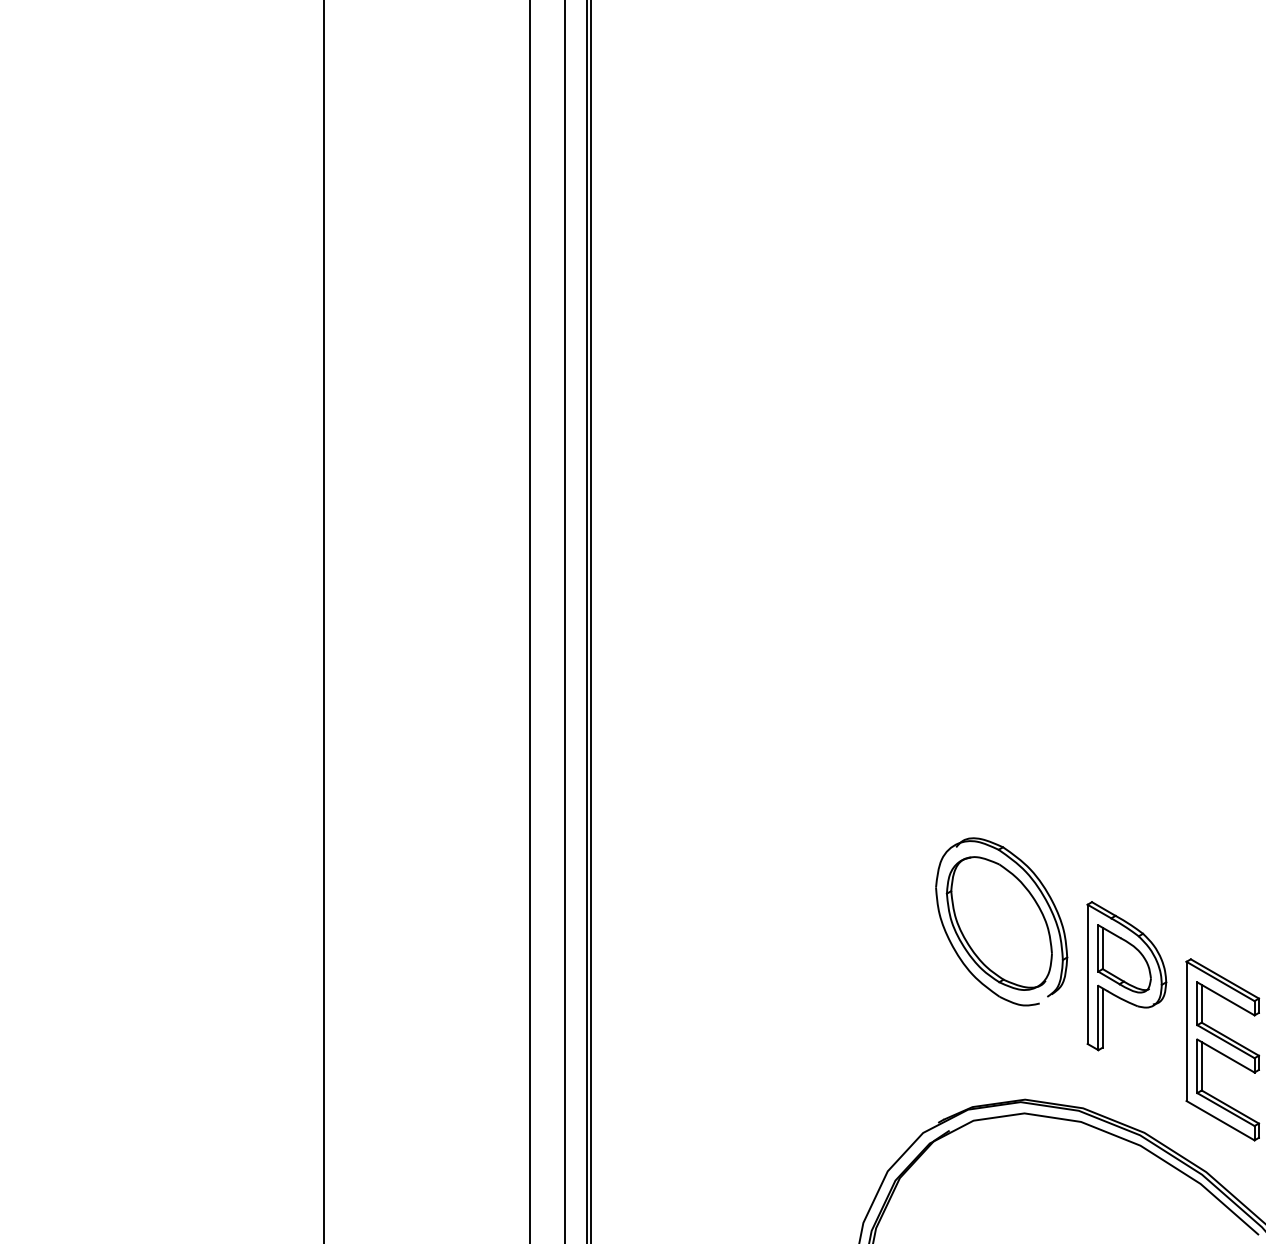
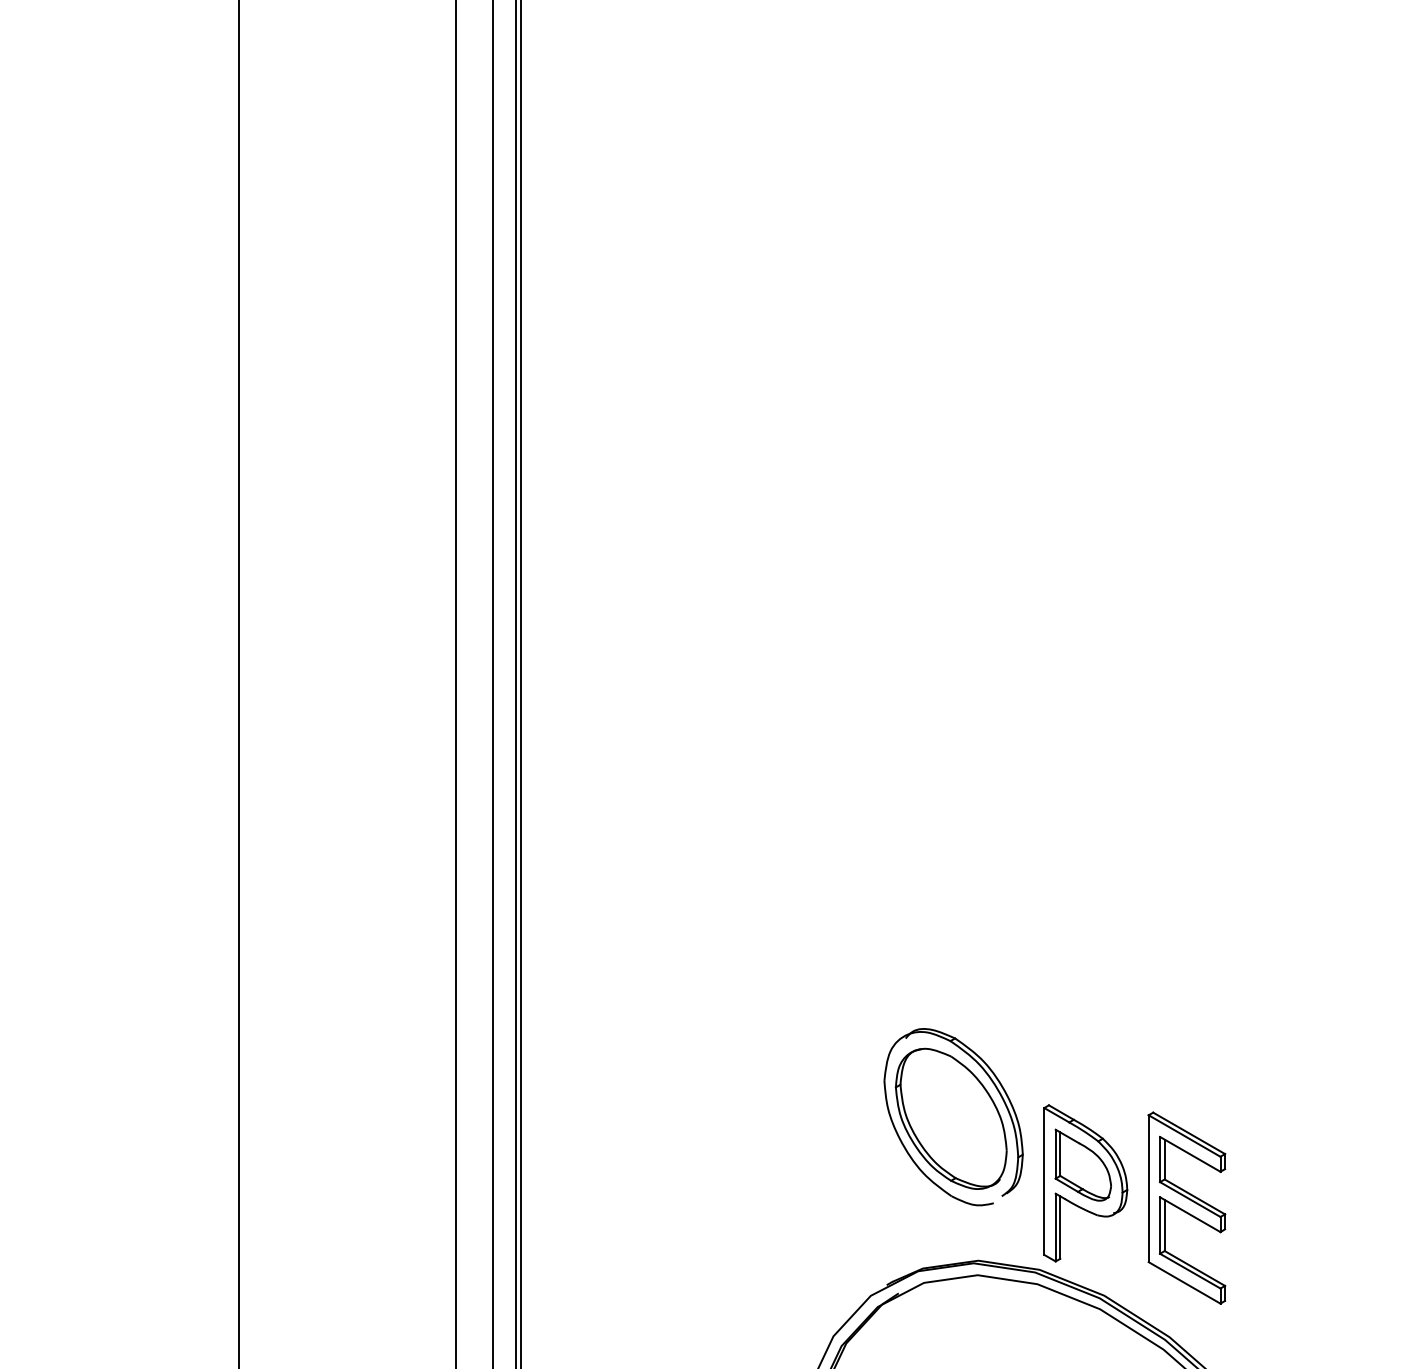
part: (1001, 922) -> (953, 1117), moved
part: (1126, 976) -> (1085, 1183), moved

